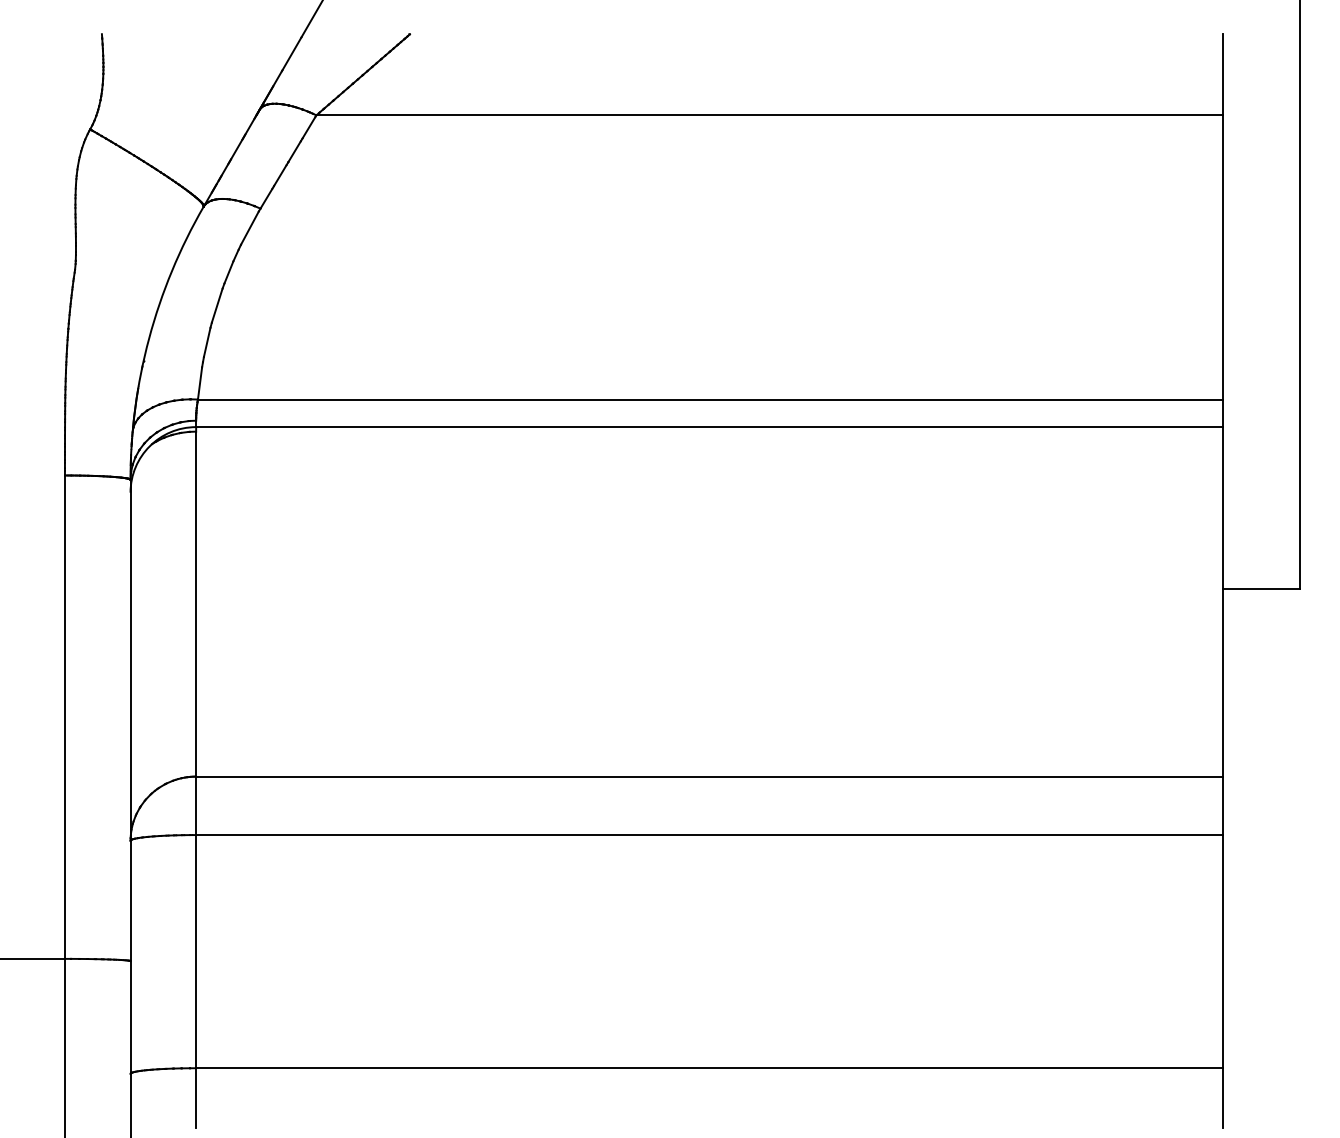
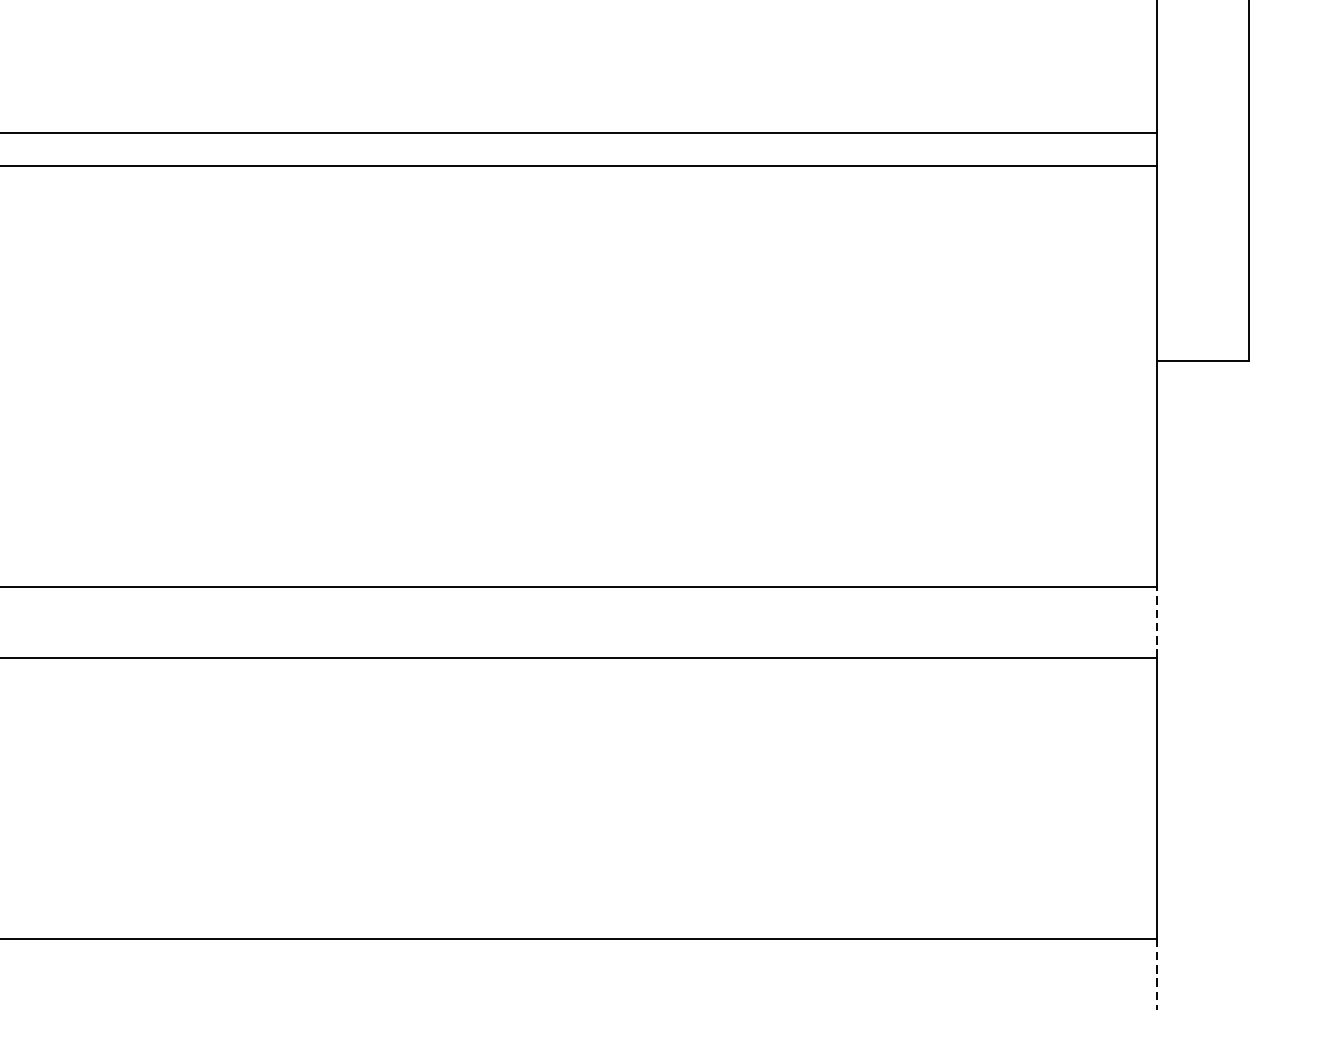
line: (1223, 805) -> (1156, 622), solid -> dashed
line: (1223, 1098) -> (1156, 975), solid -> dashed

